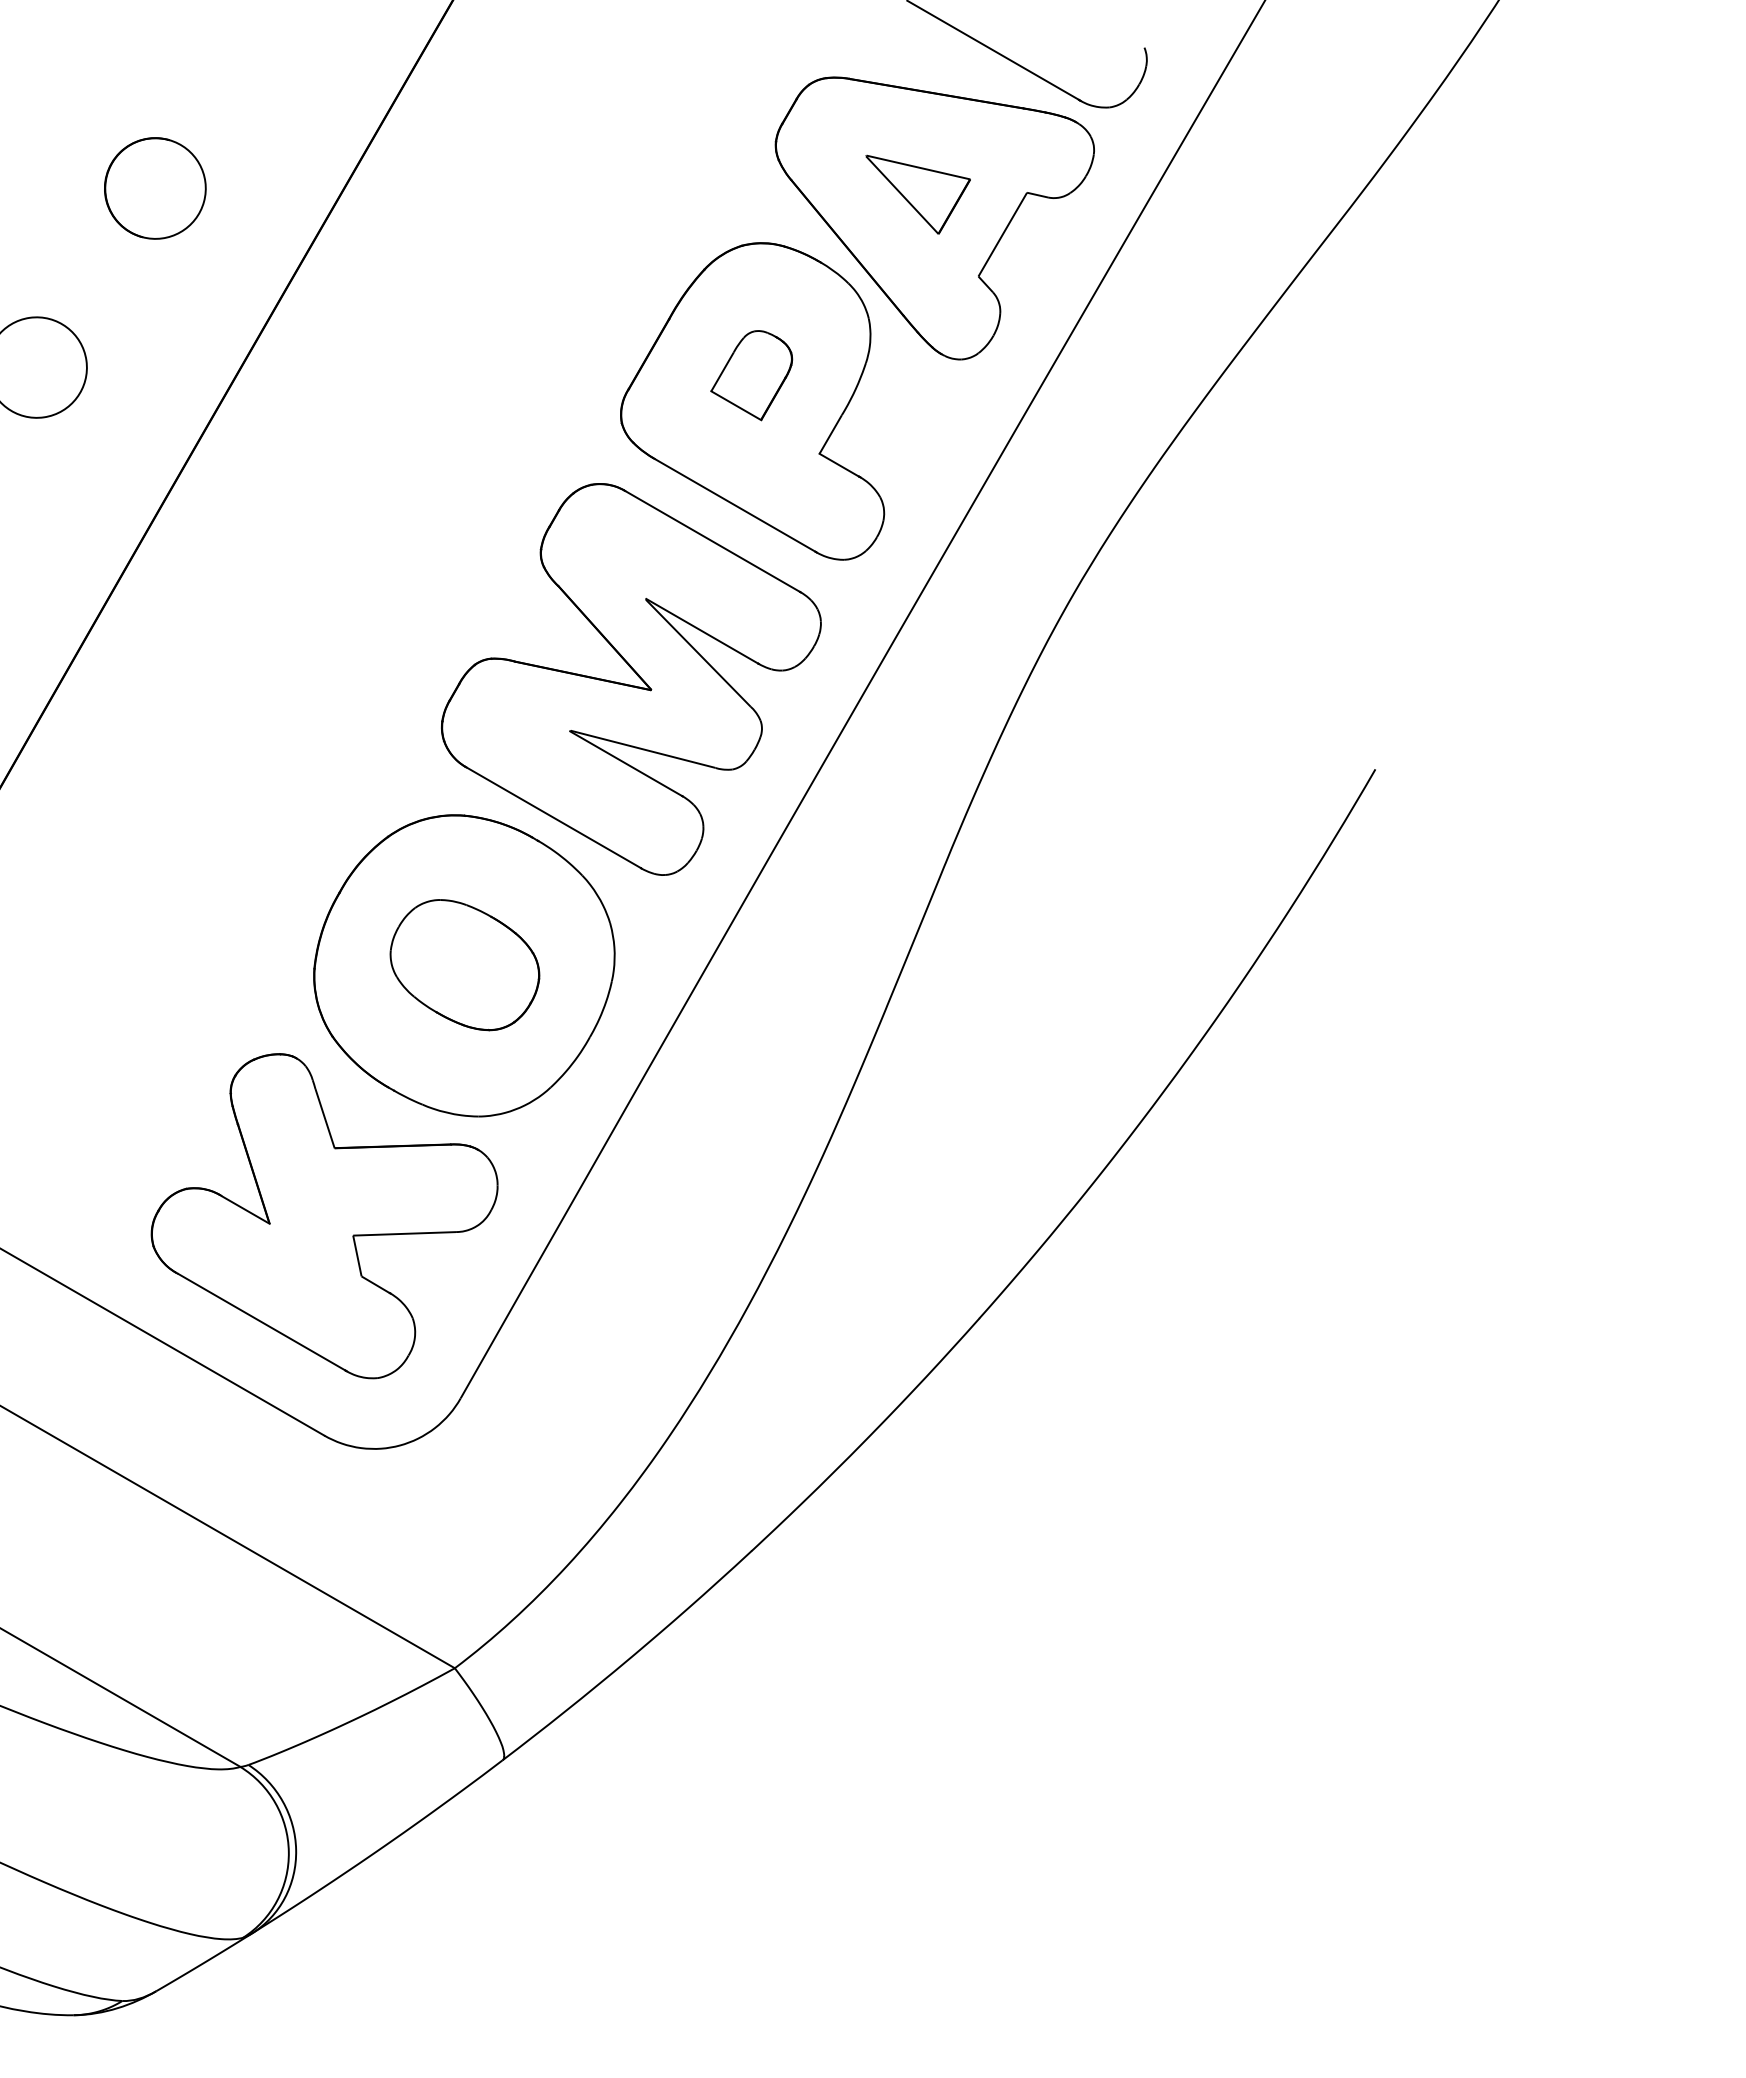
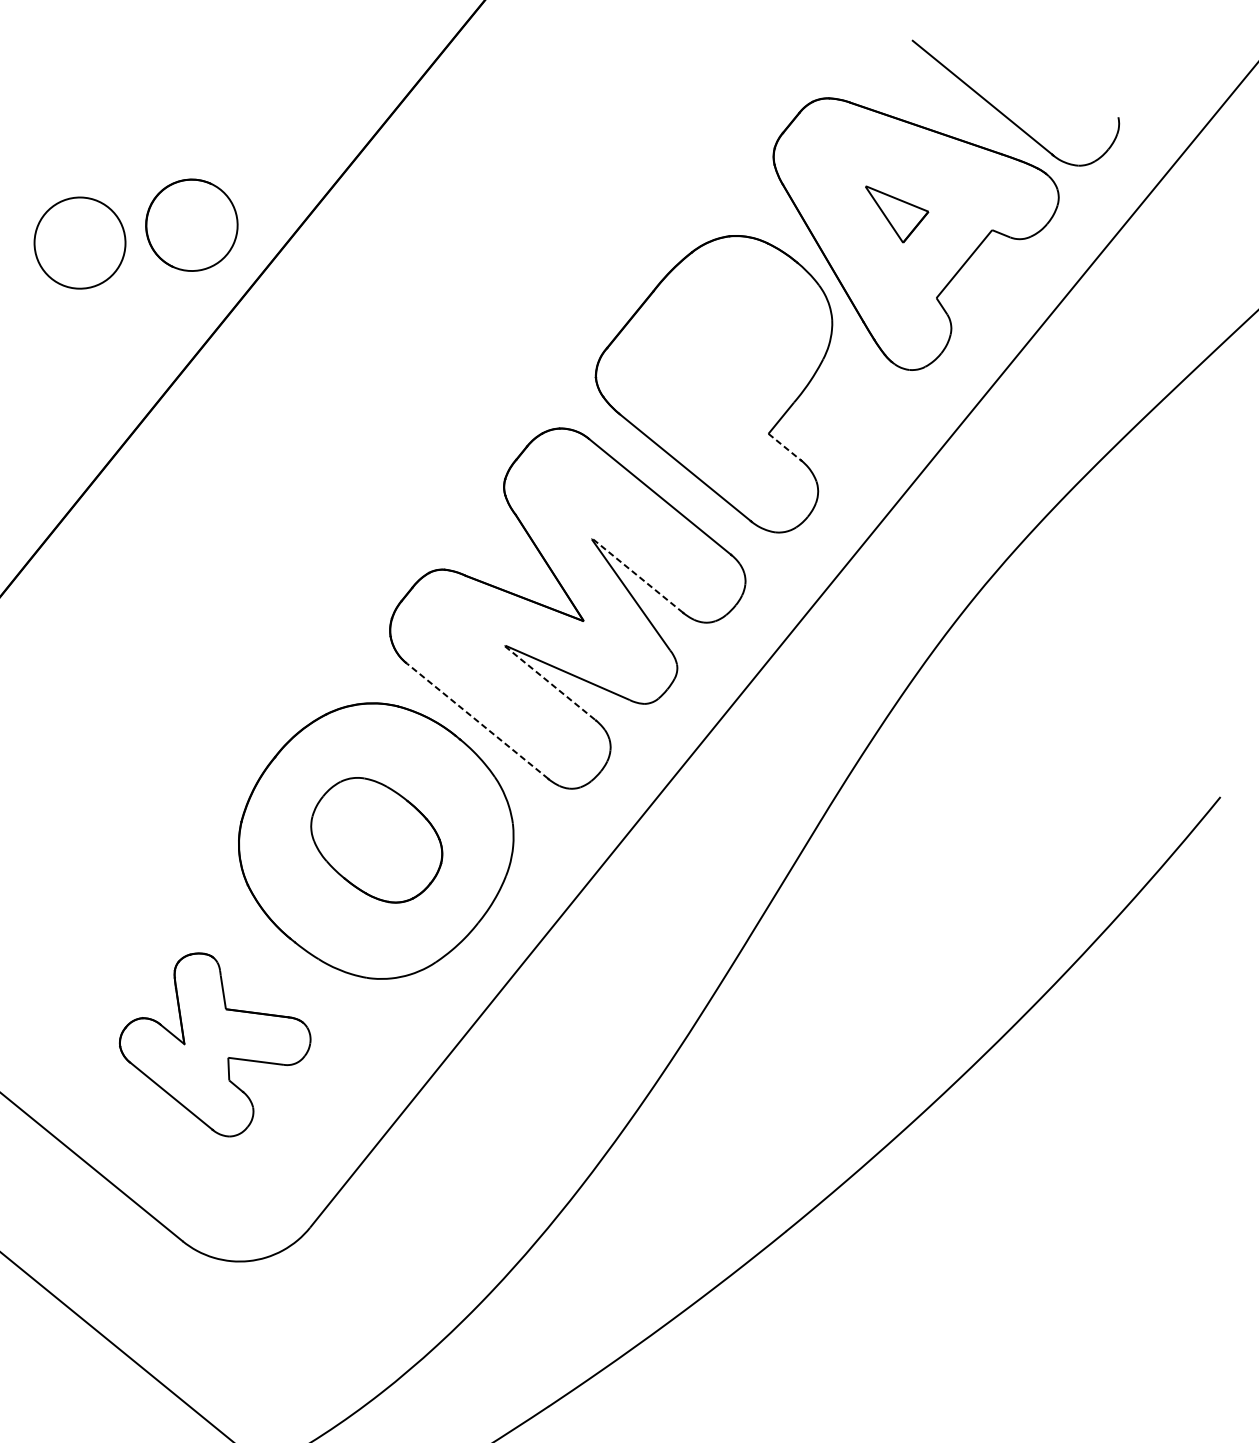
part: (155, 188) -> (192, 225), moved
part: (917, 194) -> (893, 215), size x0.7
part: (751, 375) -> (718, 353), removed
line: (839, 465) -> (784, 447), solid -> dashed
line: (702, 631) -> (637, 575), solid -> dashed
line: (626, 763) -> (550, 683), solid -> dashed
line: (553, 817) -> (477, 720), solid -> dashed
part: (324, 1216) -> (214, 1045), size x0.6

